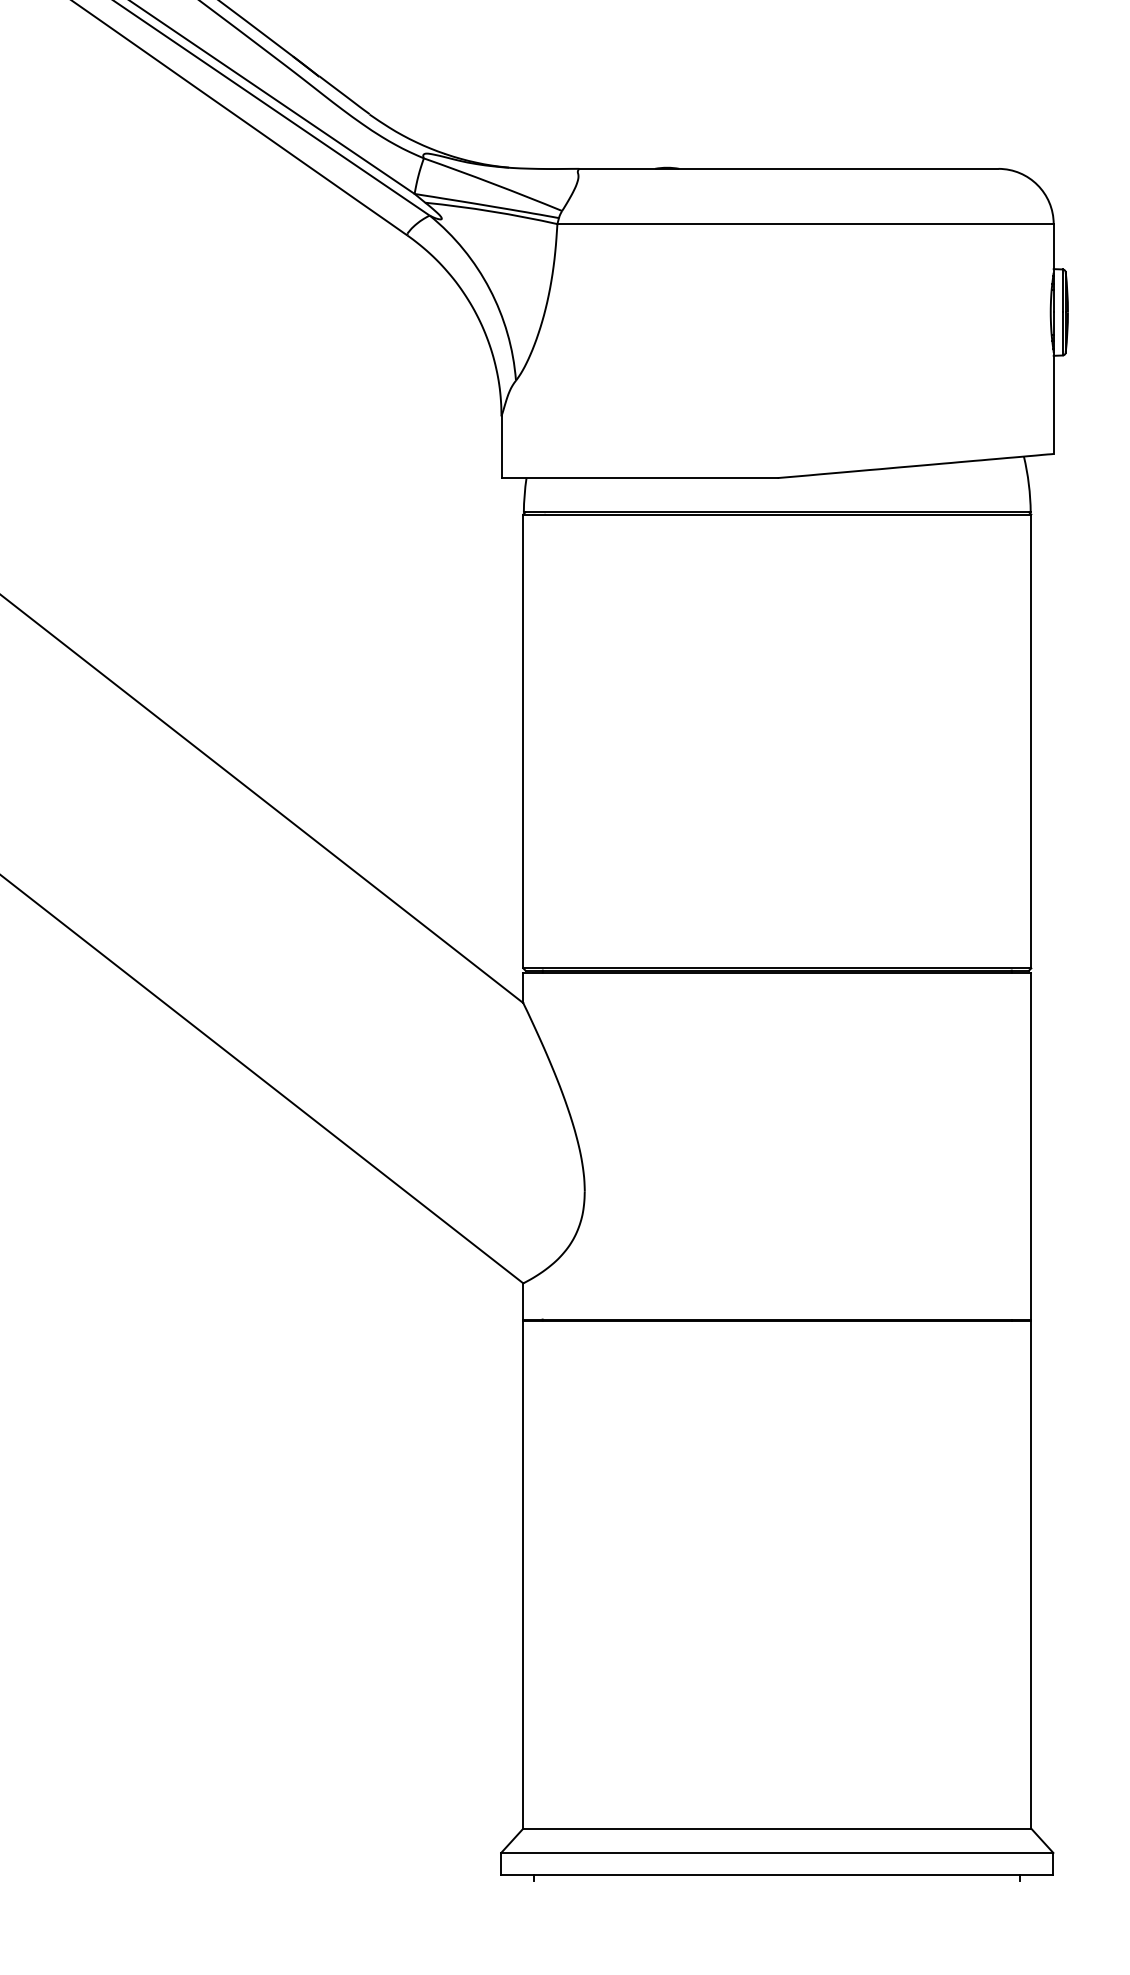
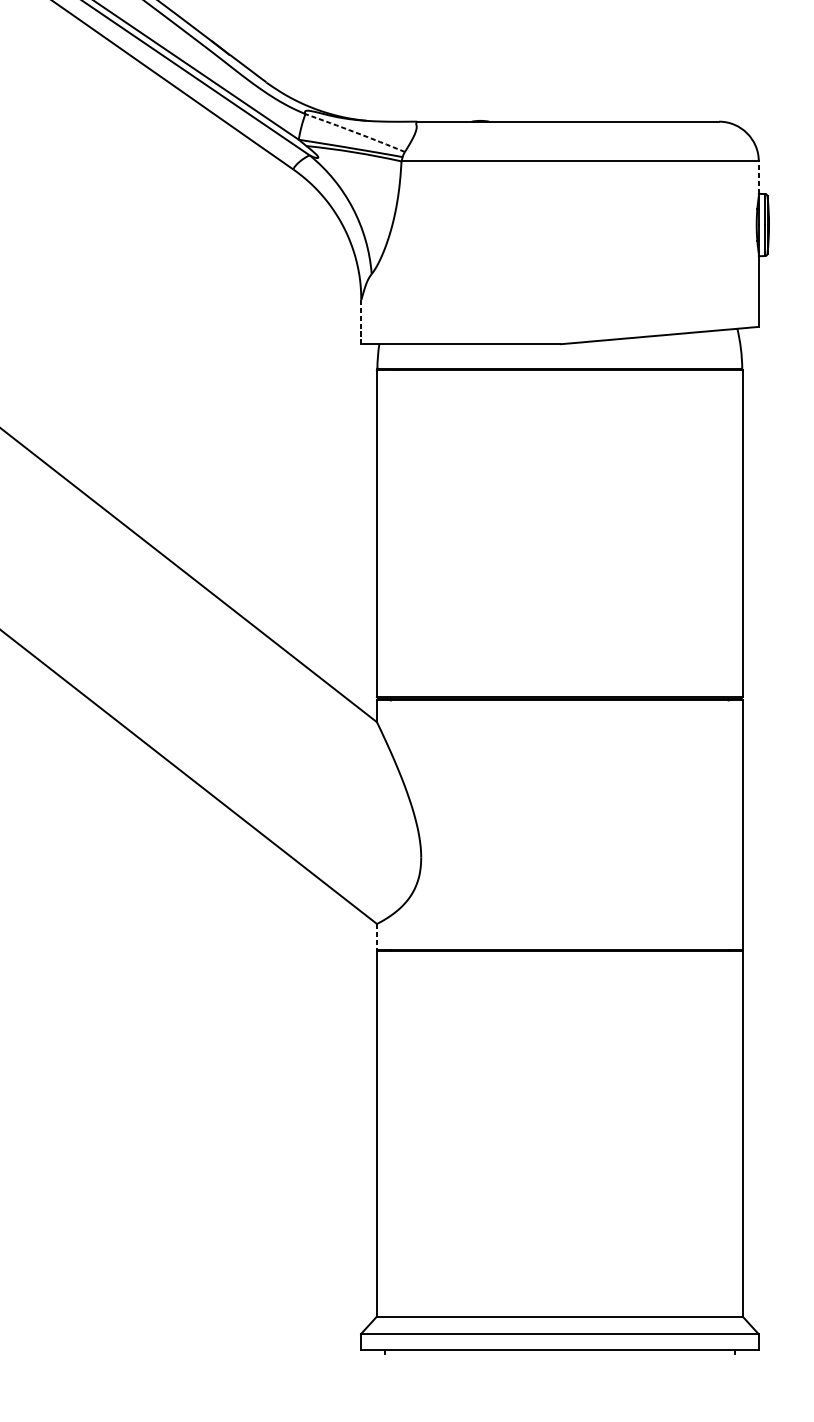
arc: (493, 183) -> (355, 132), solid -> dashed
line: (1053, 246) -> (758, 177), solid -> dashed
line: (501, 447) -> (361, 322), solid -> dashed
line: (523, 1301) -> (377, 937), solid -> dashed

